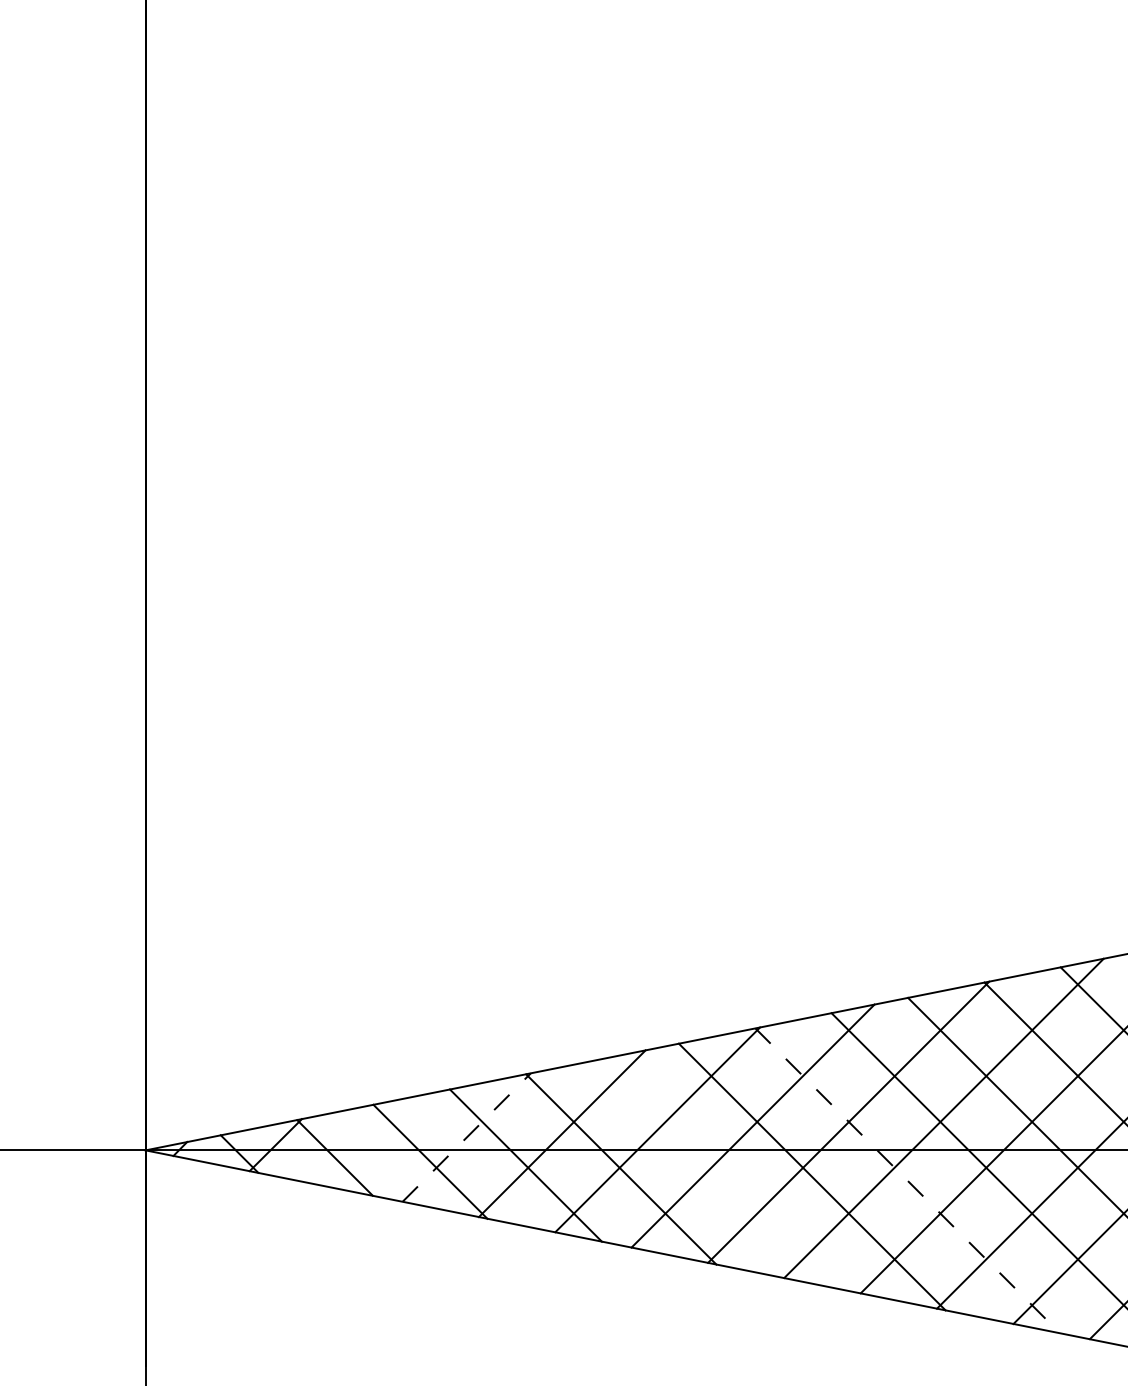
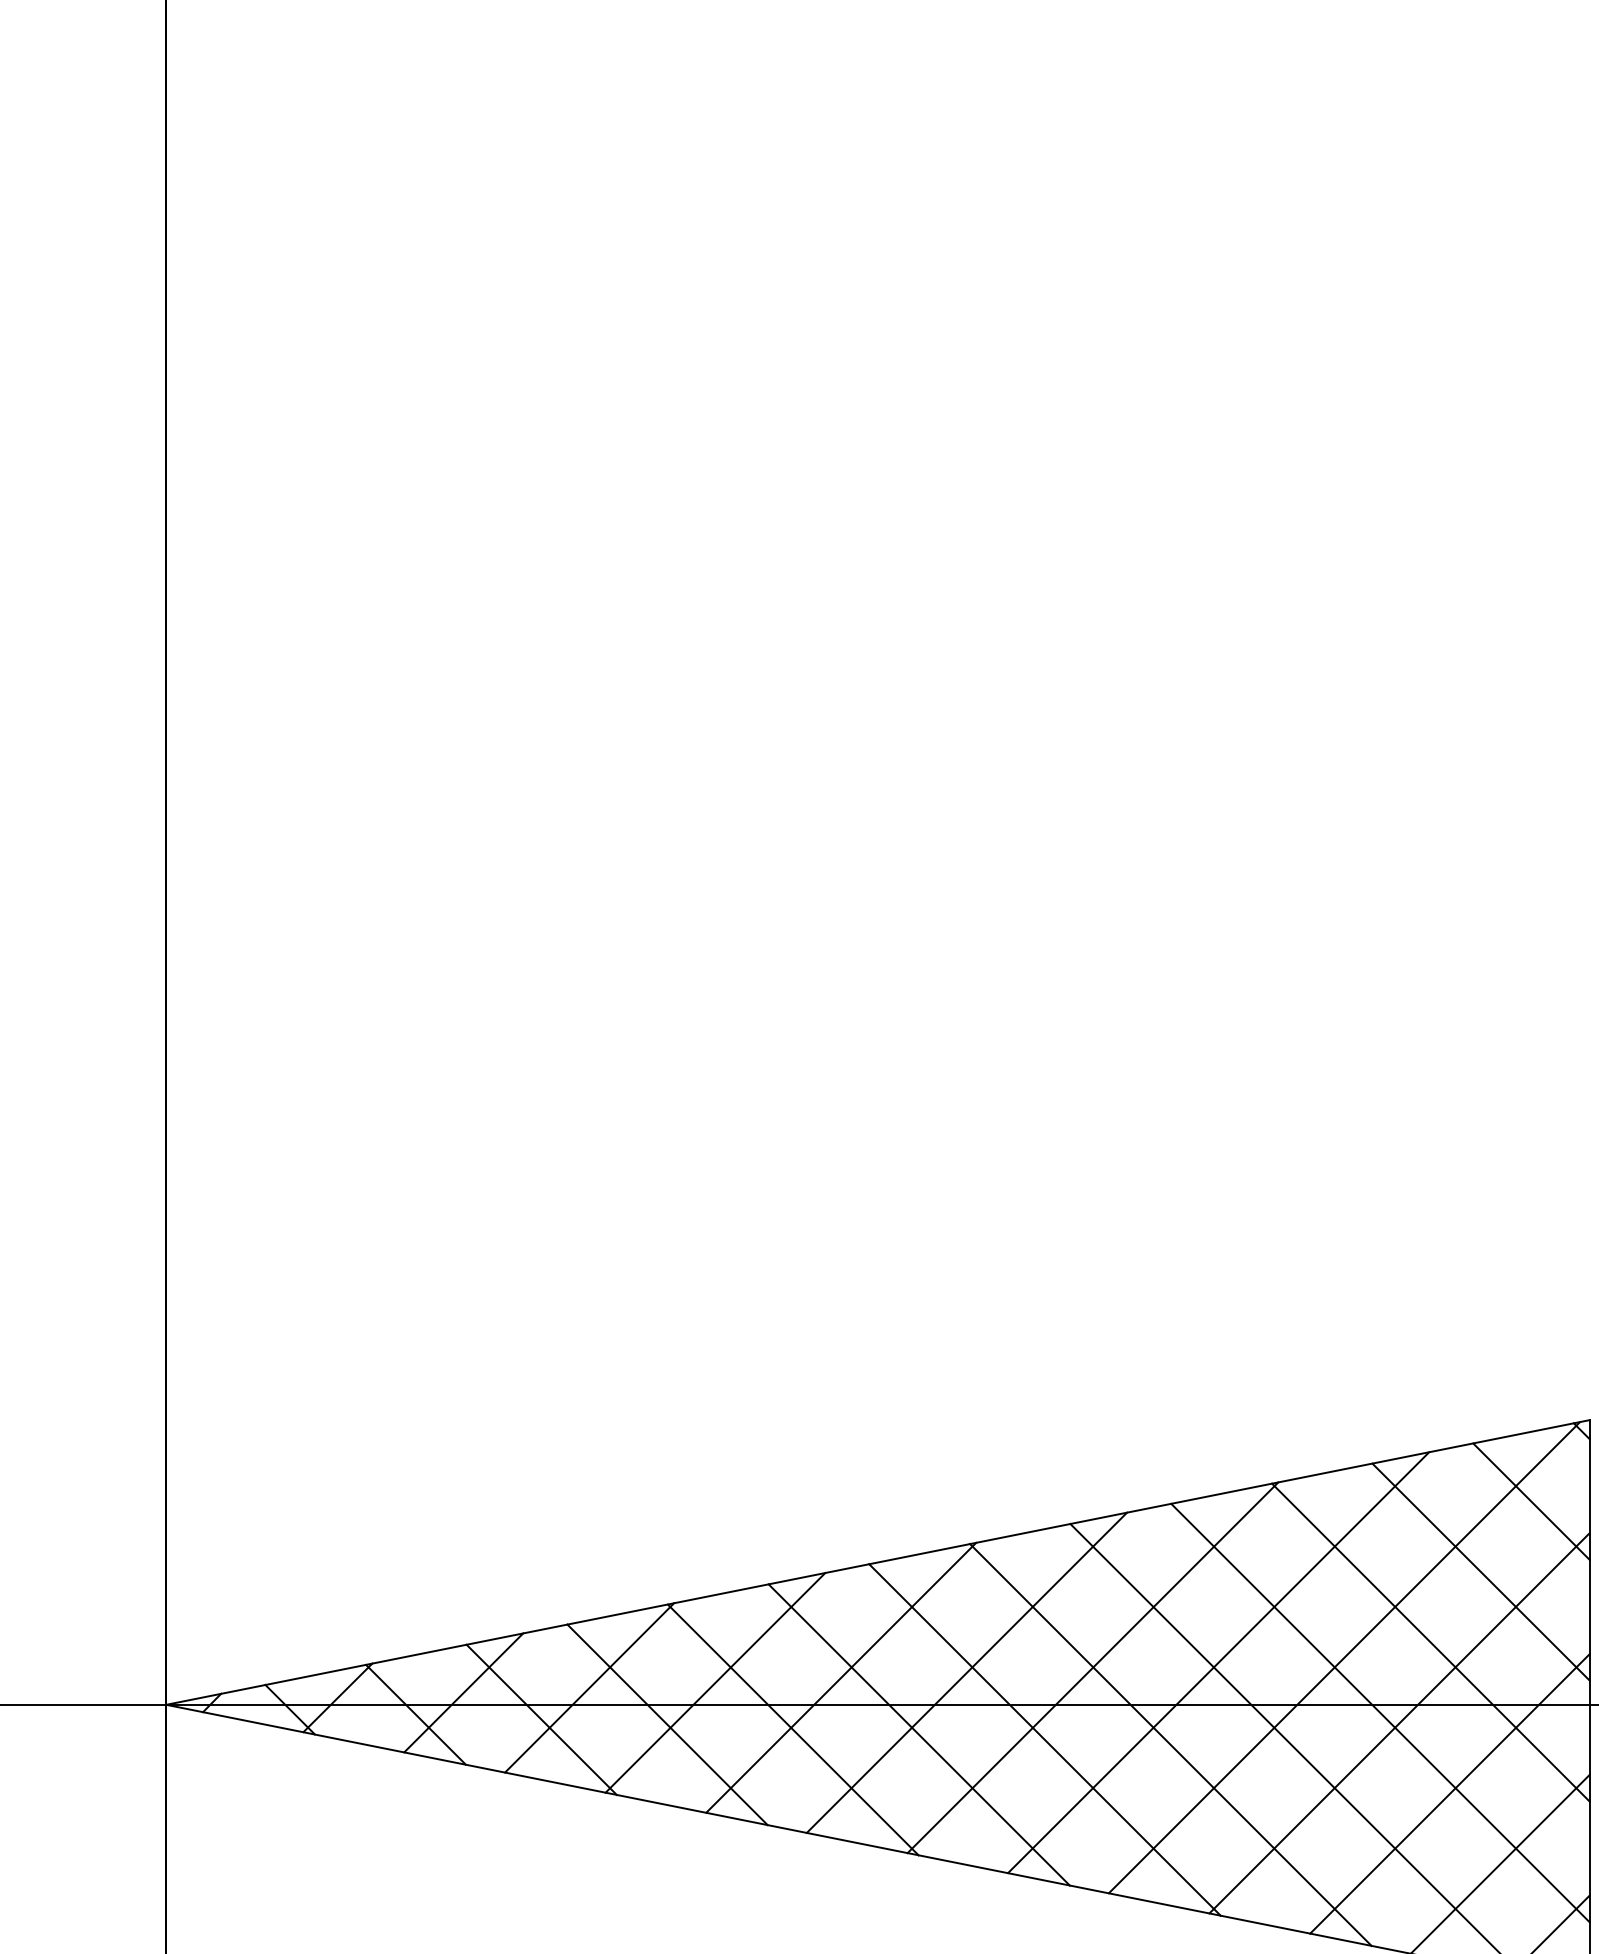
line: (466, 1137) -> (589, 1687), dashed -> solid
line: (371, 1141) -> (463, 1692), added
line: (716, 1172) -> (918, 1734), added
line: (908, 1181) -> (1171, 1745), dashed -> solid

